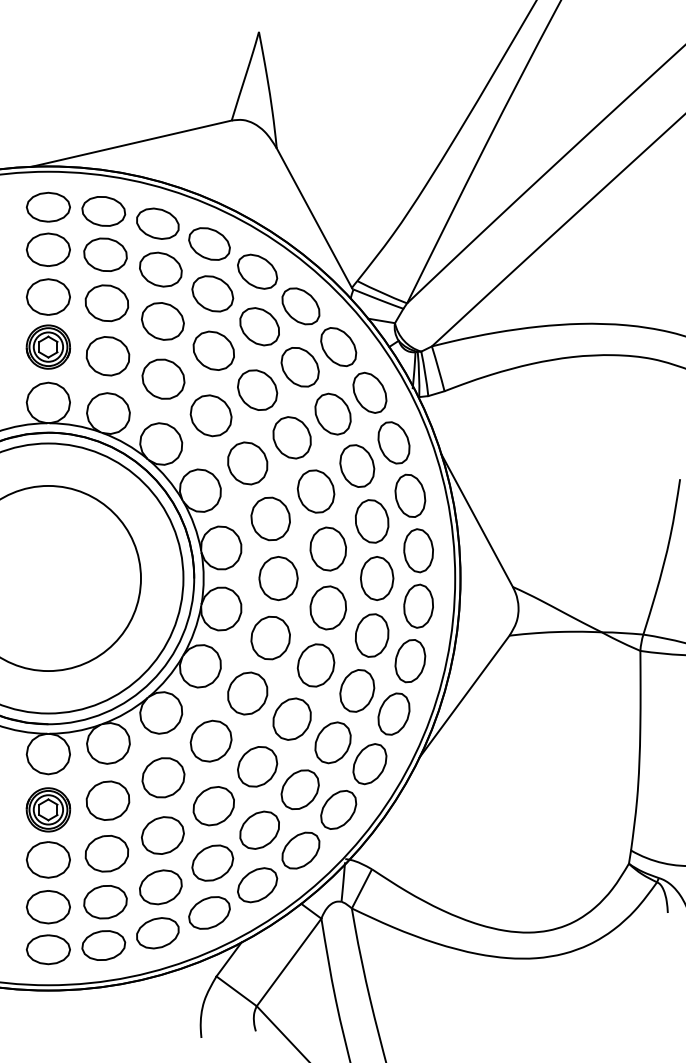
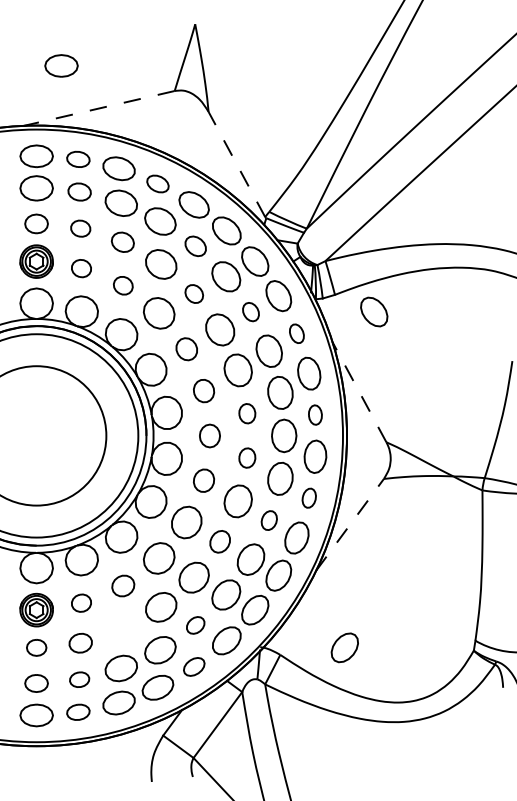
part: (80, 86) -> (60, 65), added
line: (131, 143) -> (99, 108), solid -> dashed
part: (103, 211) -> (78, 159), size x0.7
line: (314, 217) -> (237, 164), solid -> dashed
part: (209, 243) -> (157, 183), size x0.7
part: (105, 254) -> (79, 191), size x0.7
part: (47, 296) -> (35, 223), size x0.7
part: (106, 303) -> (80, 228), size x0.6
part: (162, 321) -> (122, 242), size x0.7
part: (259, 326) -> (195, 246), size x0.7
part: (107, 356) -> (81, 268), size x0.6
part: (163, 378) -> (123, 285), size x0.6
part: (257, 389) -> (194, 293), size x0.6
part: (332, 413) -> (250, 311), size x0.6
part: (496, 414) -> (374, 312), added
part: (393, 442) -> (296, 333), size x0.6
part: (247, 463) -> (186, 349), size x0.7
part: (270, 518) -> (203, 390), size x0.7
line: (477, 520) -> (359, 392), solid -> dashed
part: (327, 548) -> (246, 413), size x0.6
part: (418, 550) -> (315, 414), size x0.6
part: (278, 578) -> (209, 435), size x0.7
part: (327, 607) -> (246, 457), size x0.6
part: (270, 637) -> (203, 480), size x0.7
part: (410, 661) -> (309, 498), size x0.6
part: (357, 690) -> (269, 520), size x0.6
line: (464, 696) -> (350, 524), solid -> dashed
part: (291, 718) -> (219, 541), size x0.7
part: (163, 777) -> (123, 585), size x0.7
part: (107, 800) -> (81, 603), size x0.6
part: (259, 829) -> (195, 624), size x0.6
part: (162, 835) -> (122, 629), removed
part: (106, 853) -> (80, 642), size x0.7
part: (48, 859) -> (36, 647), size x0.6
part: (457, 859) -> (344, 647), added
part: (257, 885) -> (194, 667), size x0.7
part: (105, 902) -> (79, 679), size x0.6
part: (47, 907) -> (35, 683), size x0.7
part: (103, 945) -> (78, 712), size x0.7

